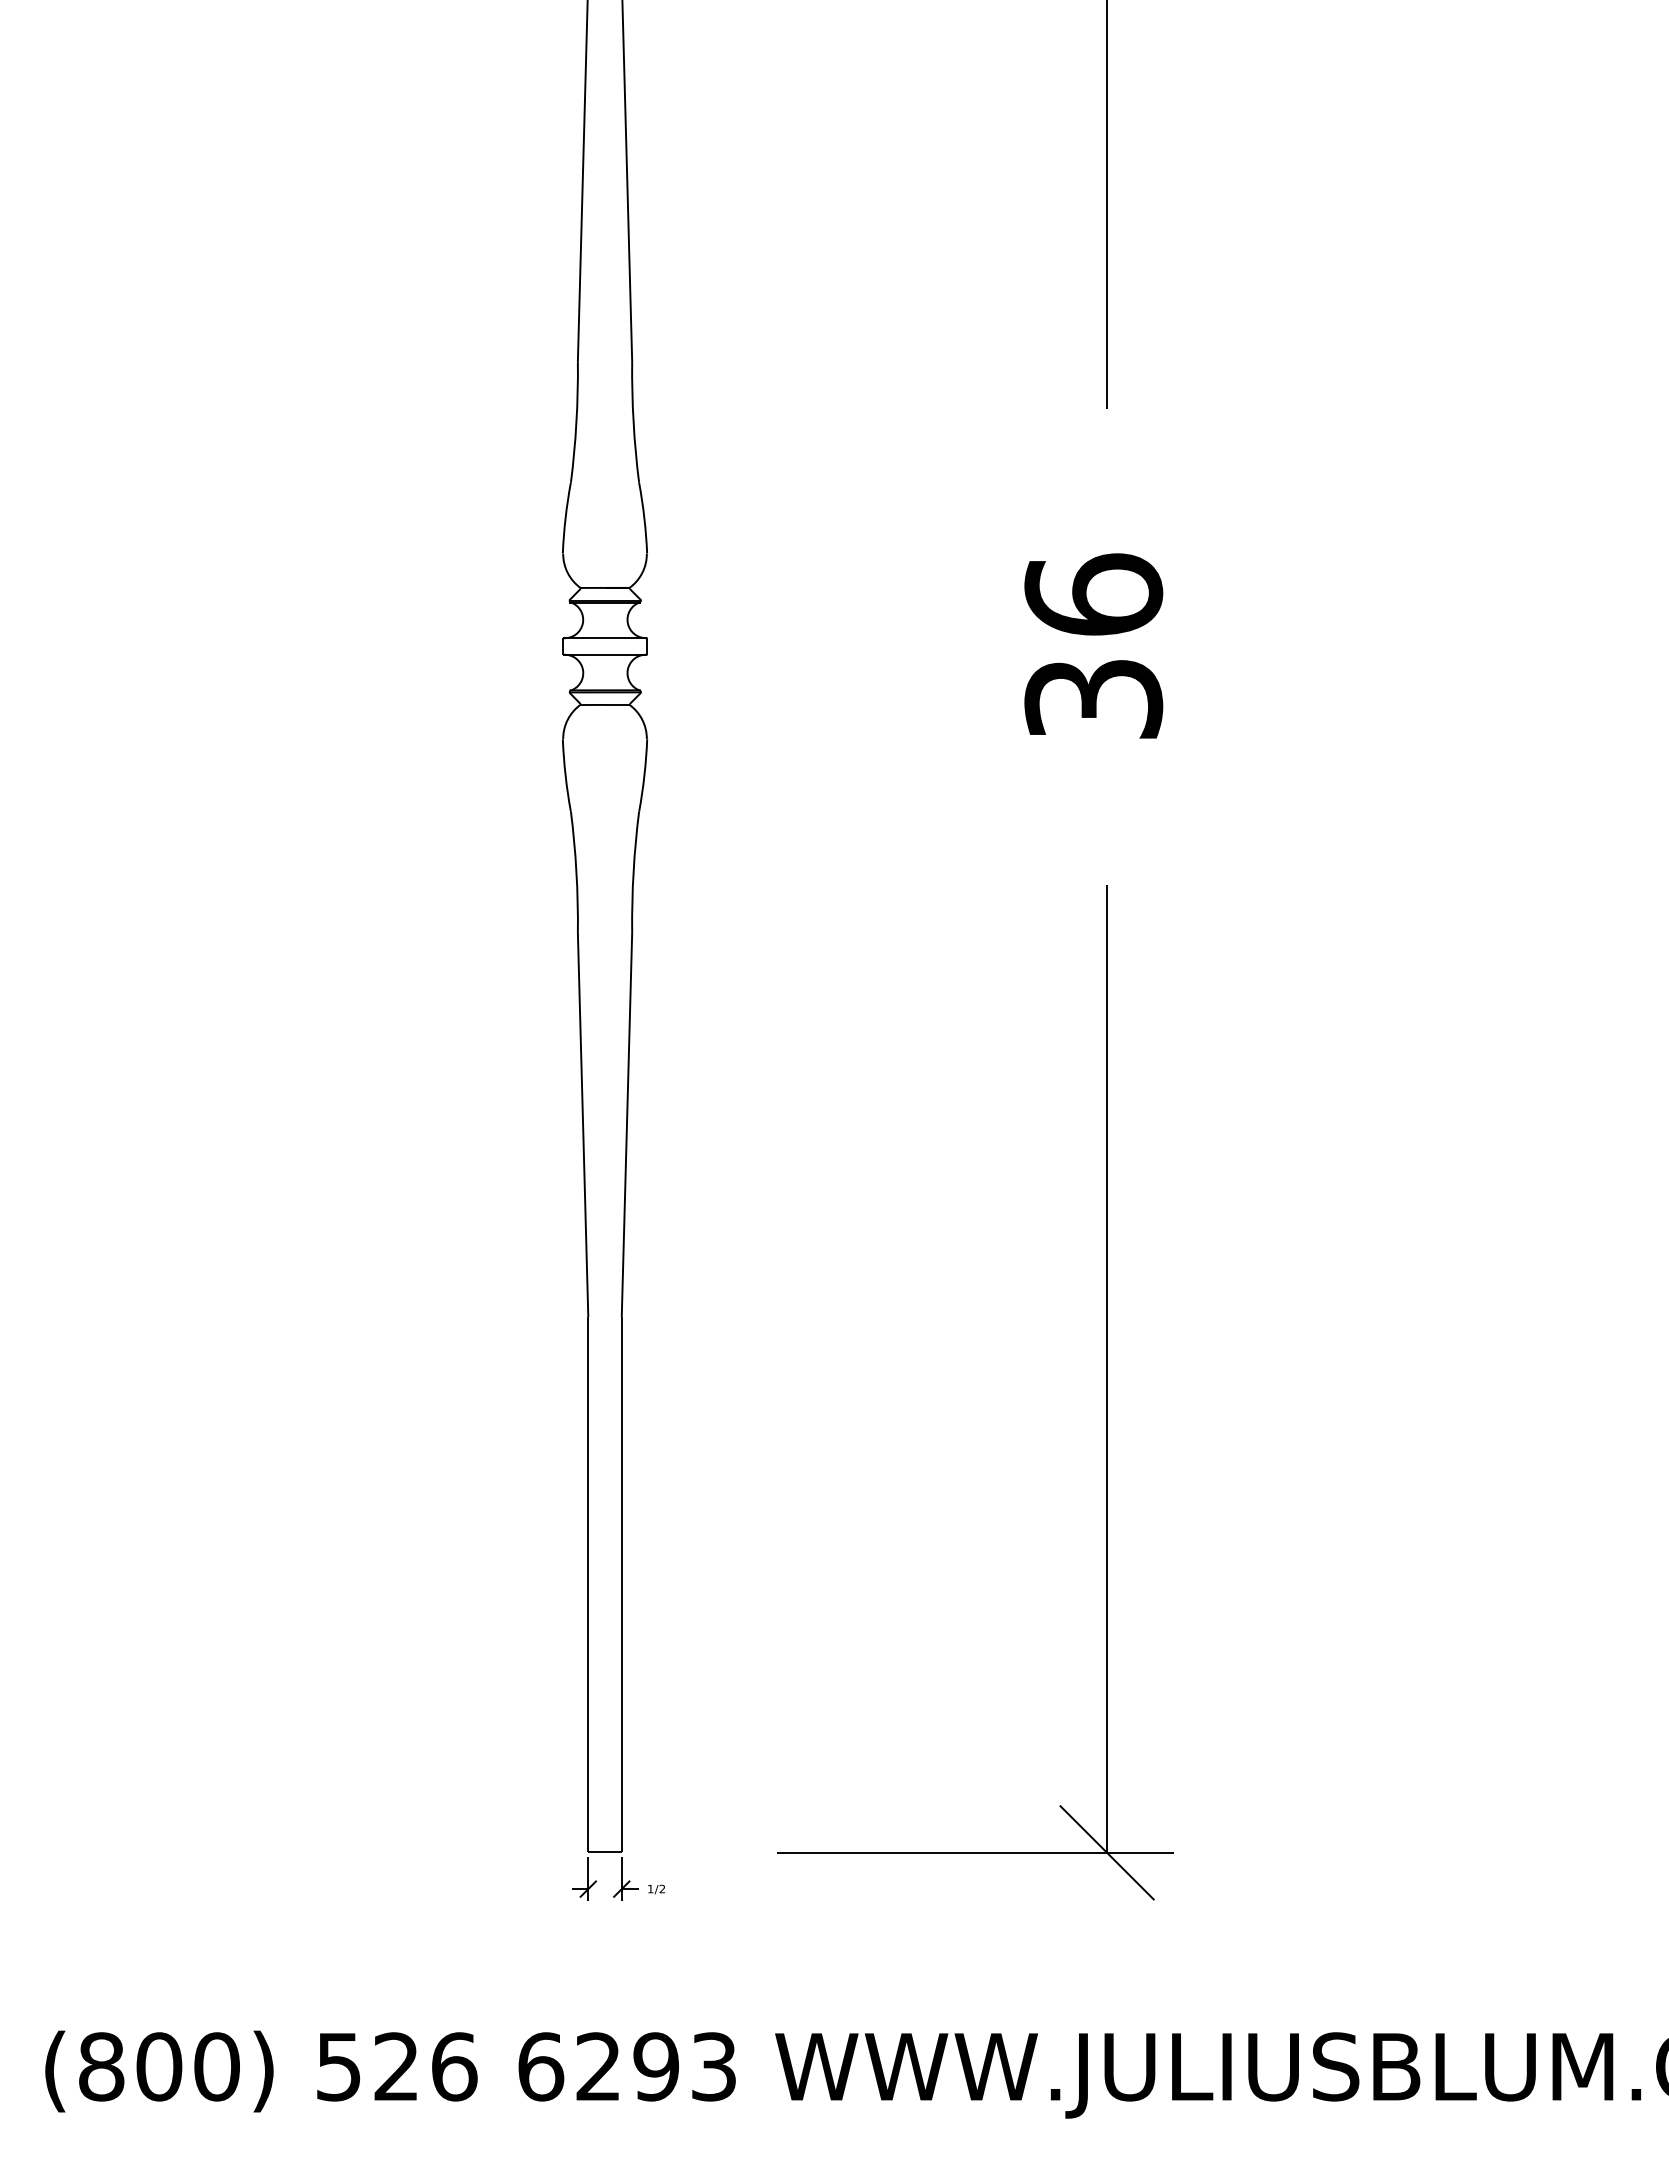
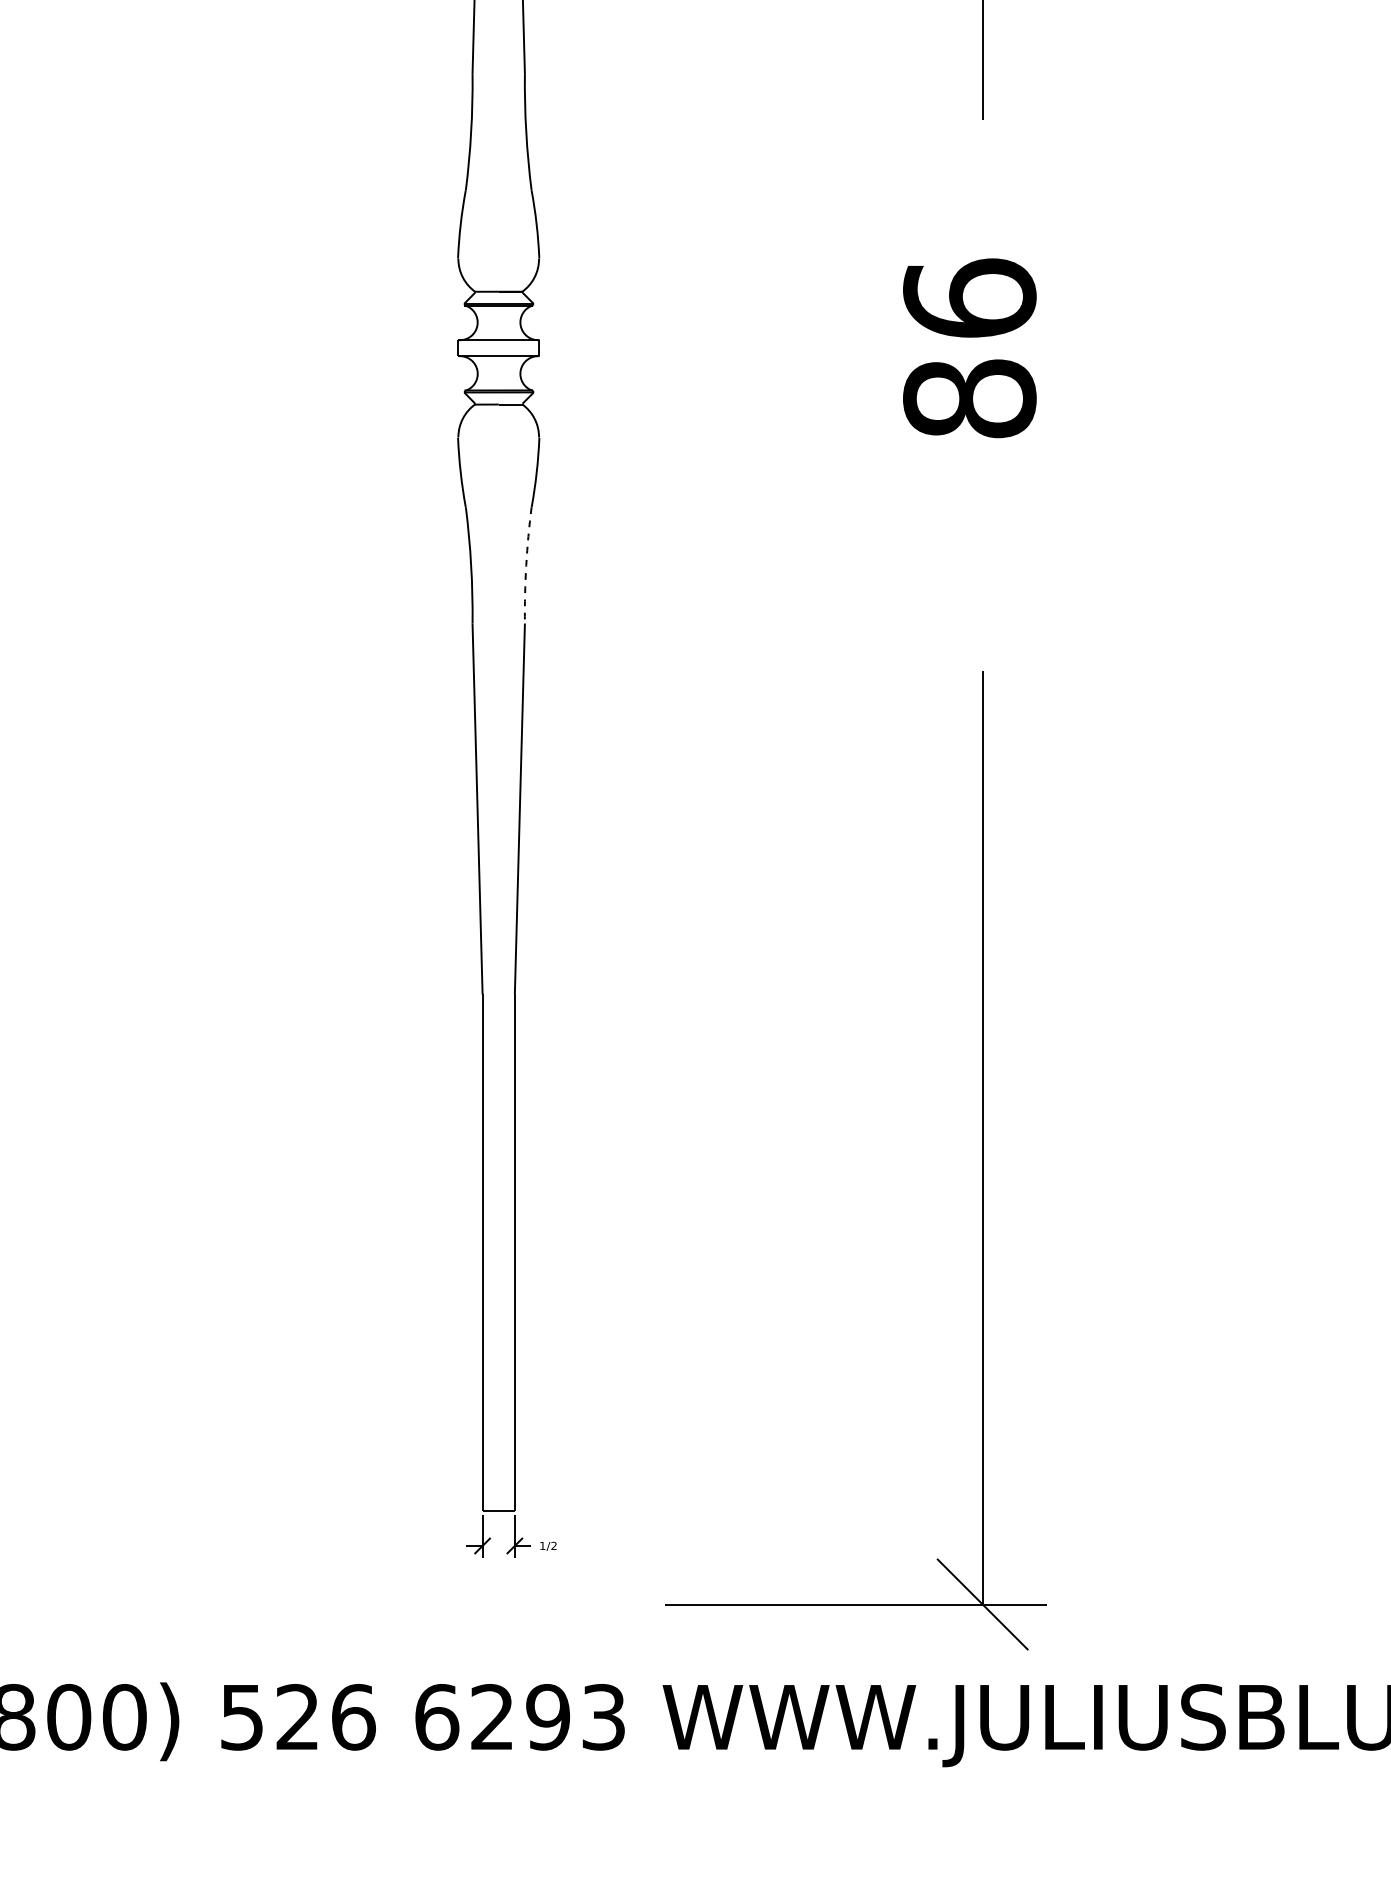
text: (1093, 698) -> (969, 398), 36 -> 86
arc: (633, 871) -> (526, 565), solid -> dashed
part: (1106, 1392) -> (982, 1160), moved

